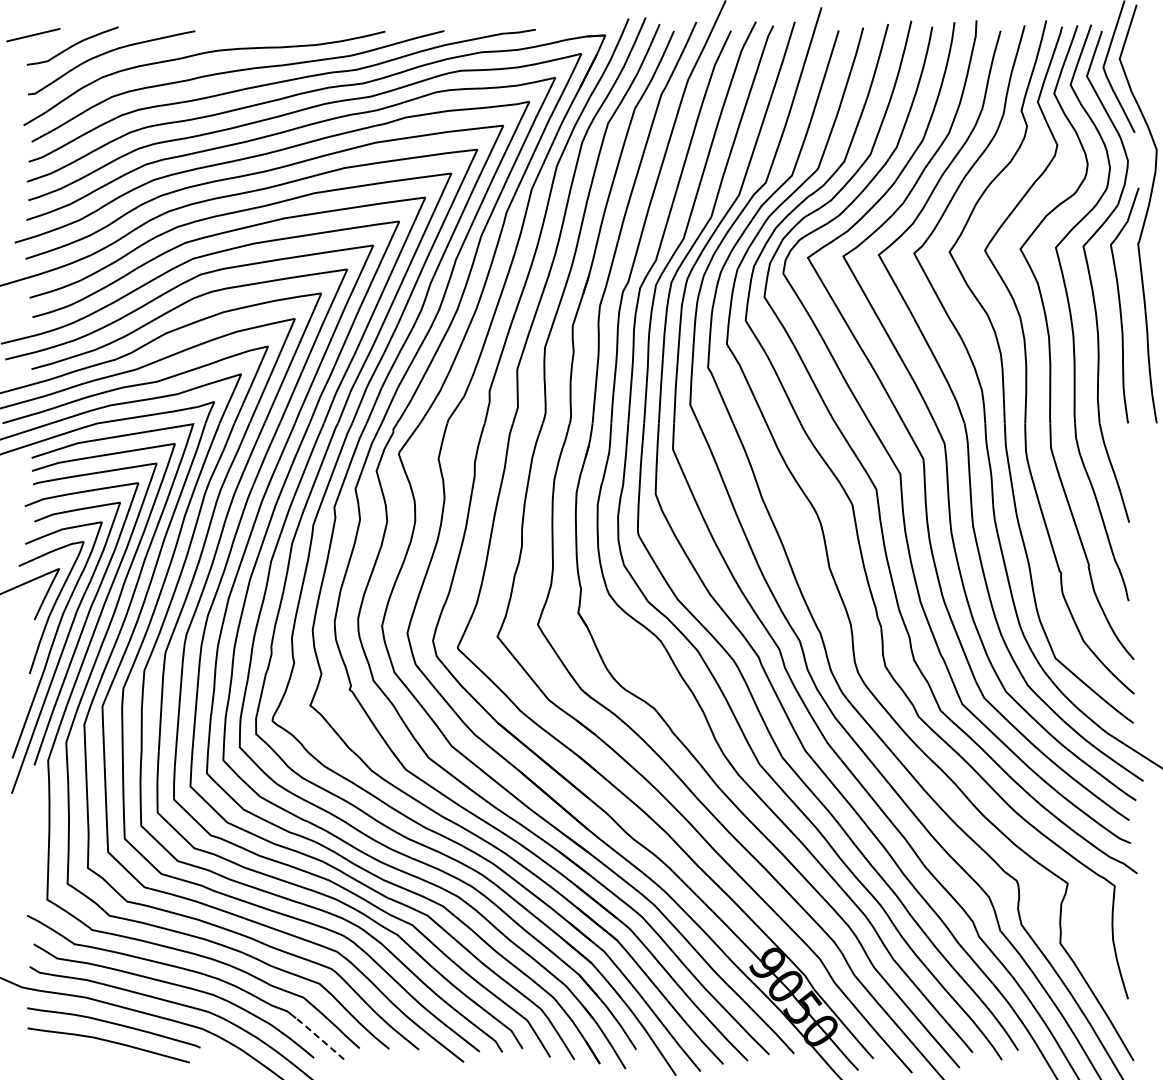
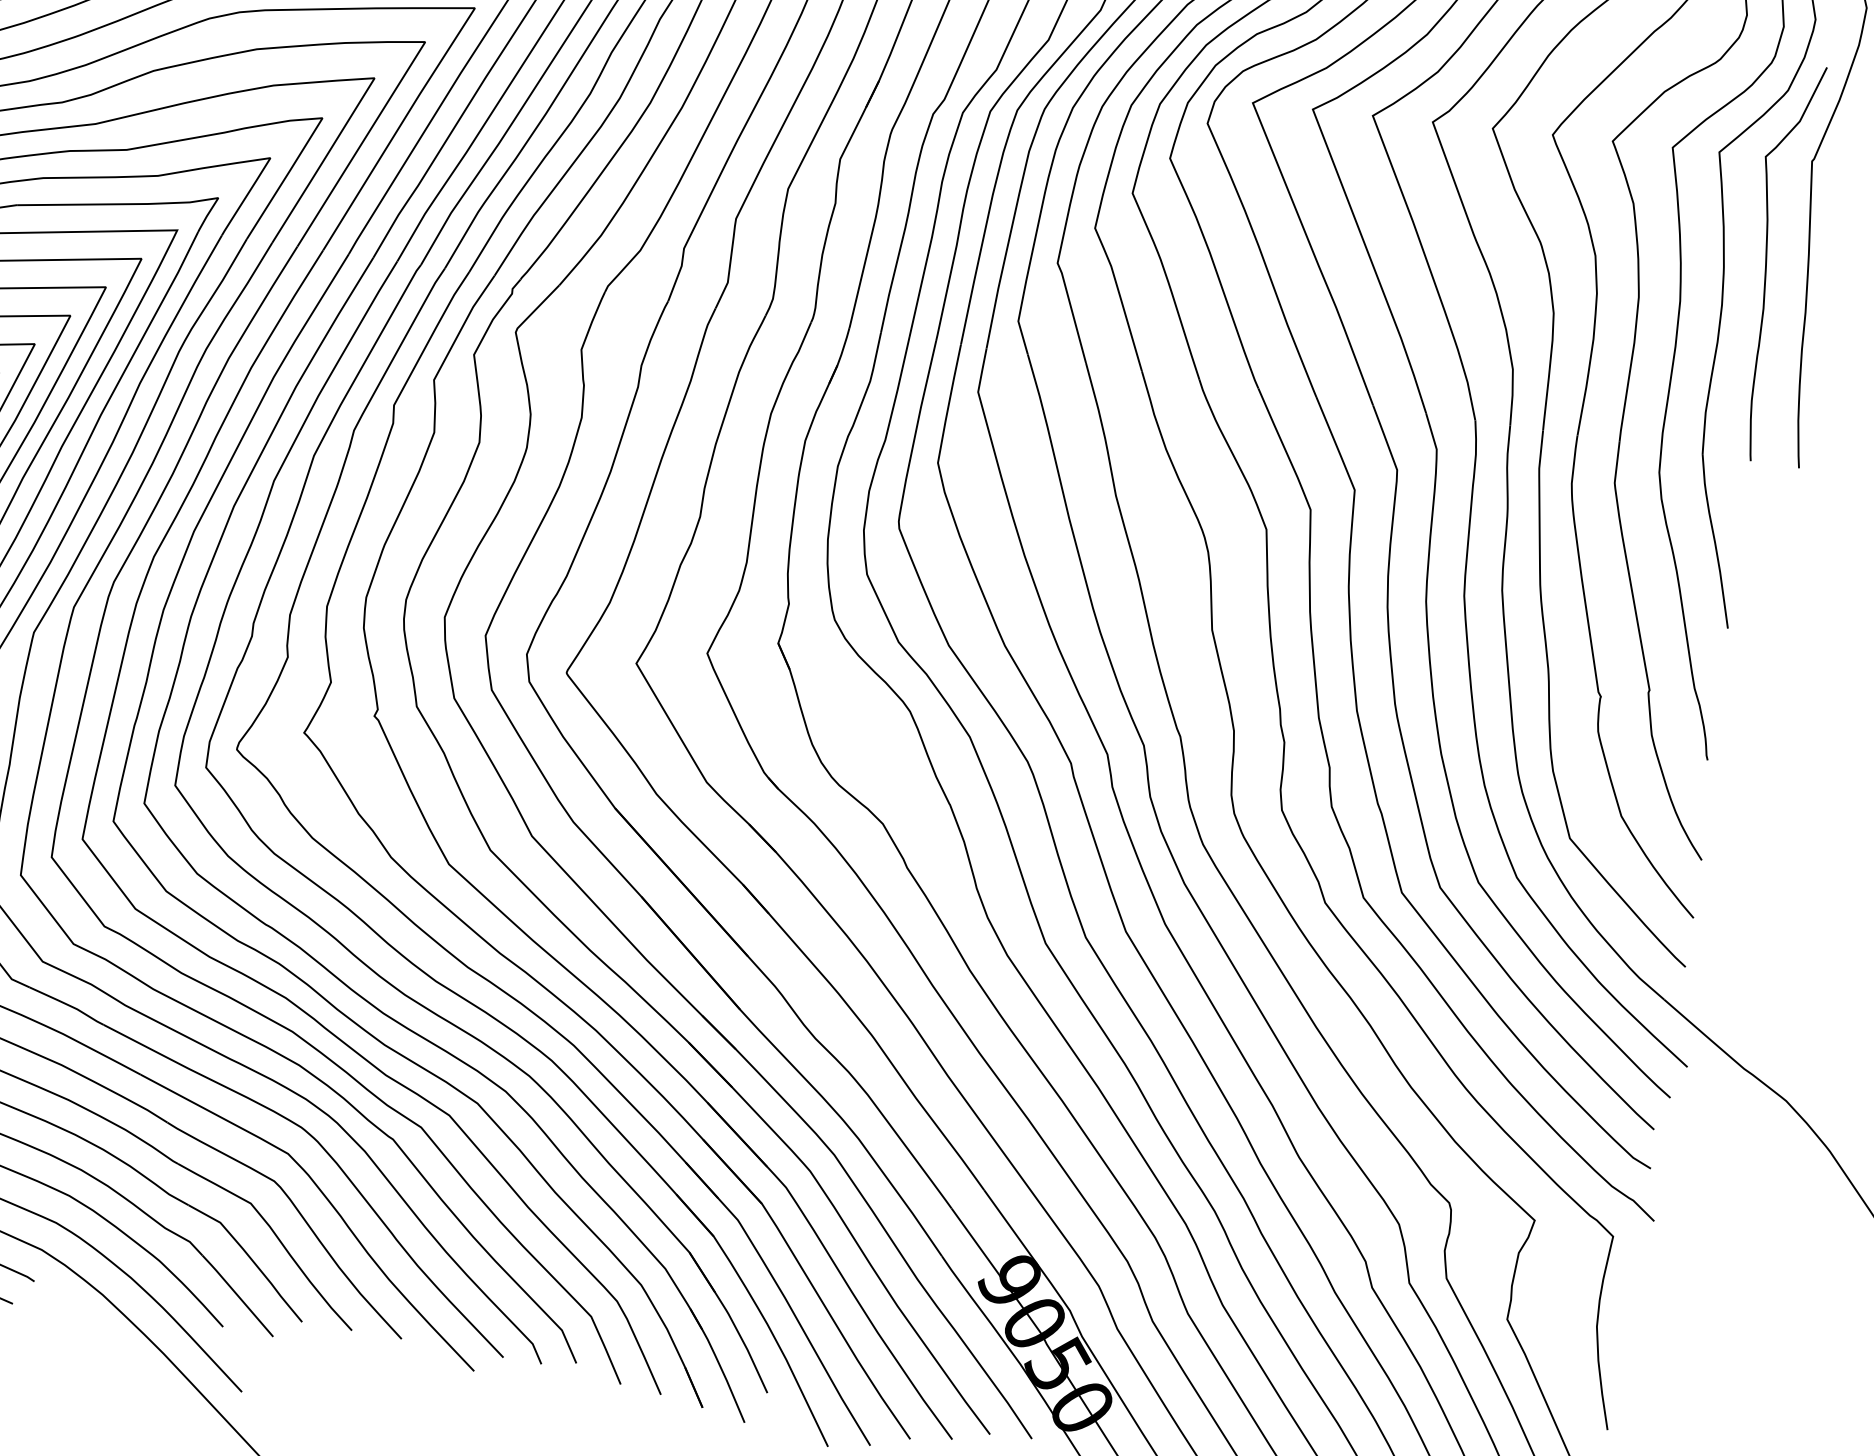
line: (318, 1037) -> (235, 1293), dashed -> solid

